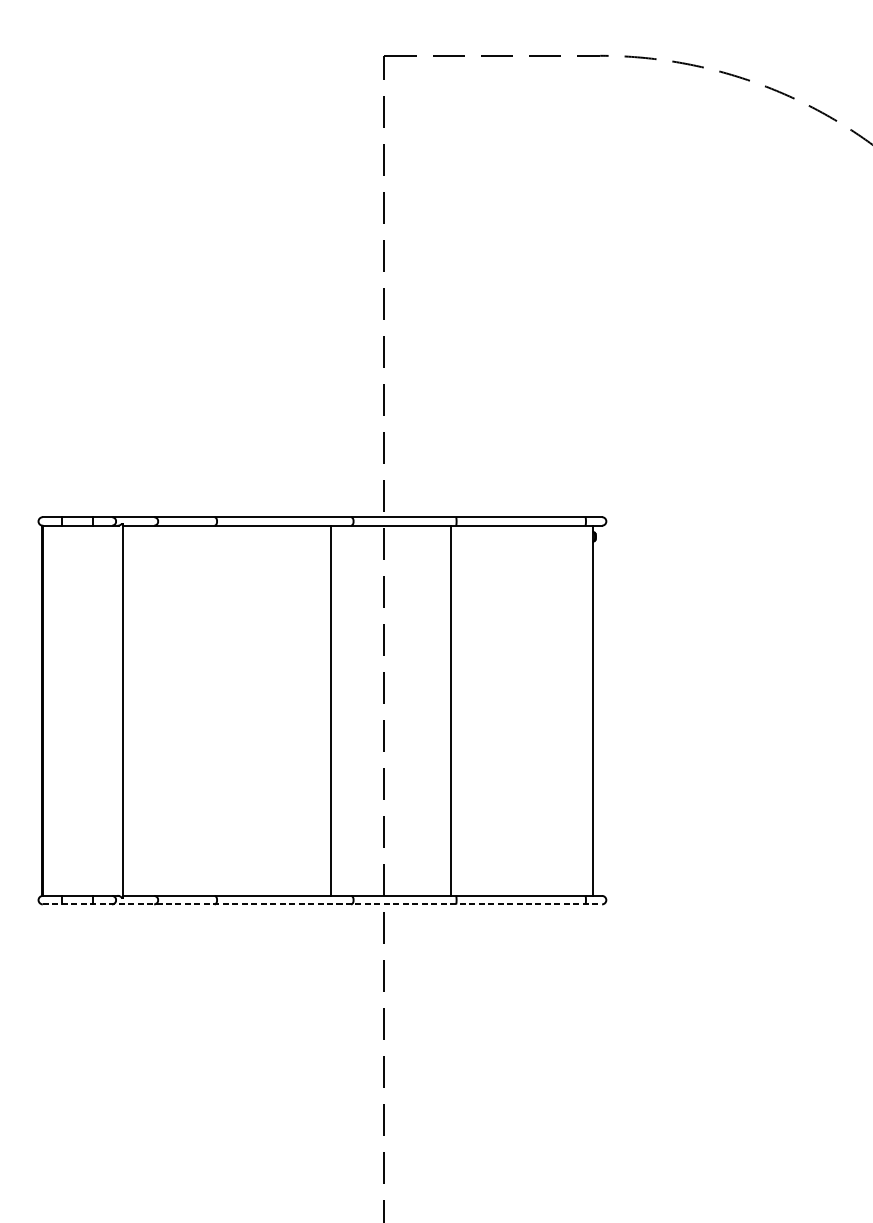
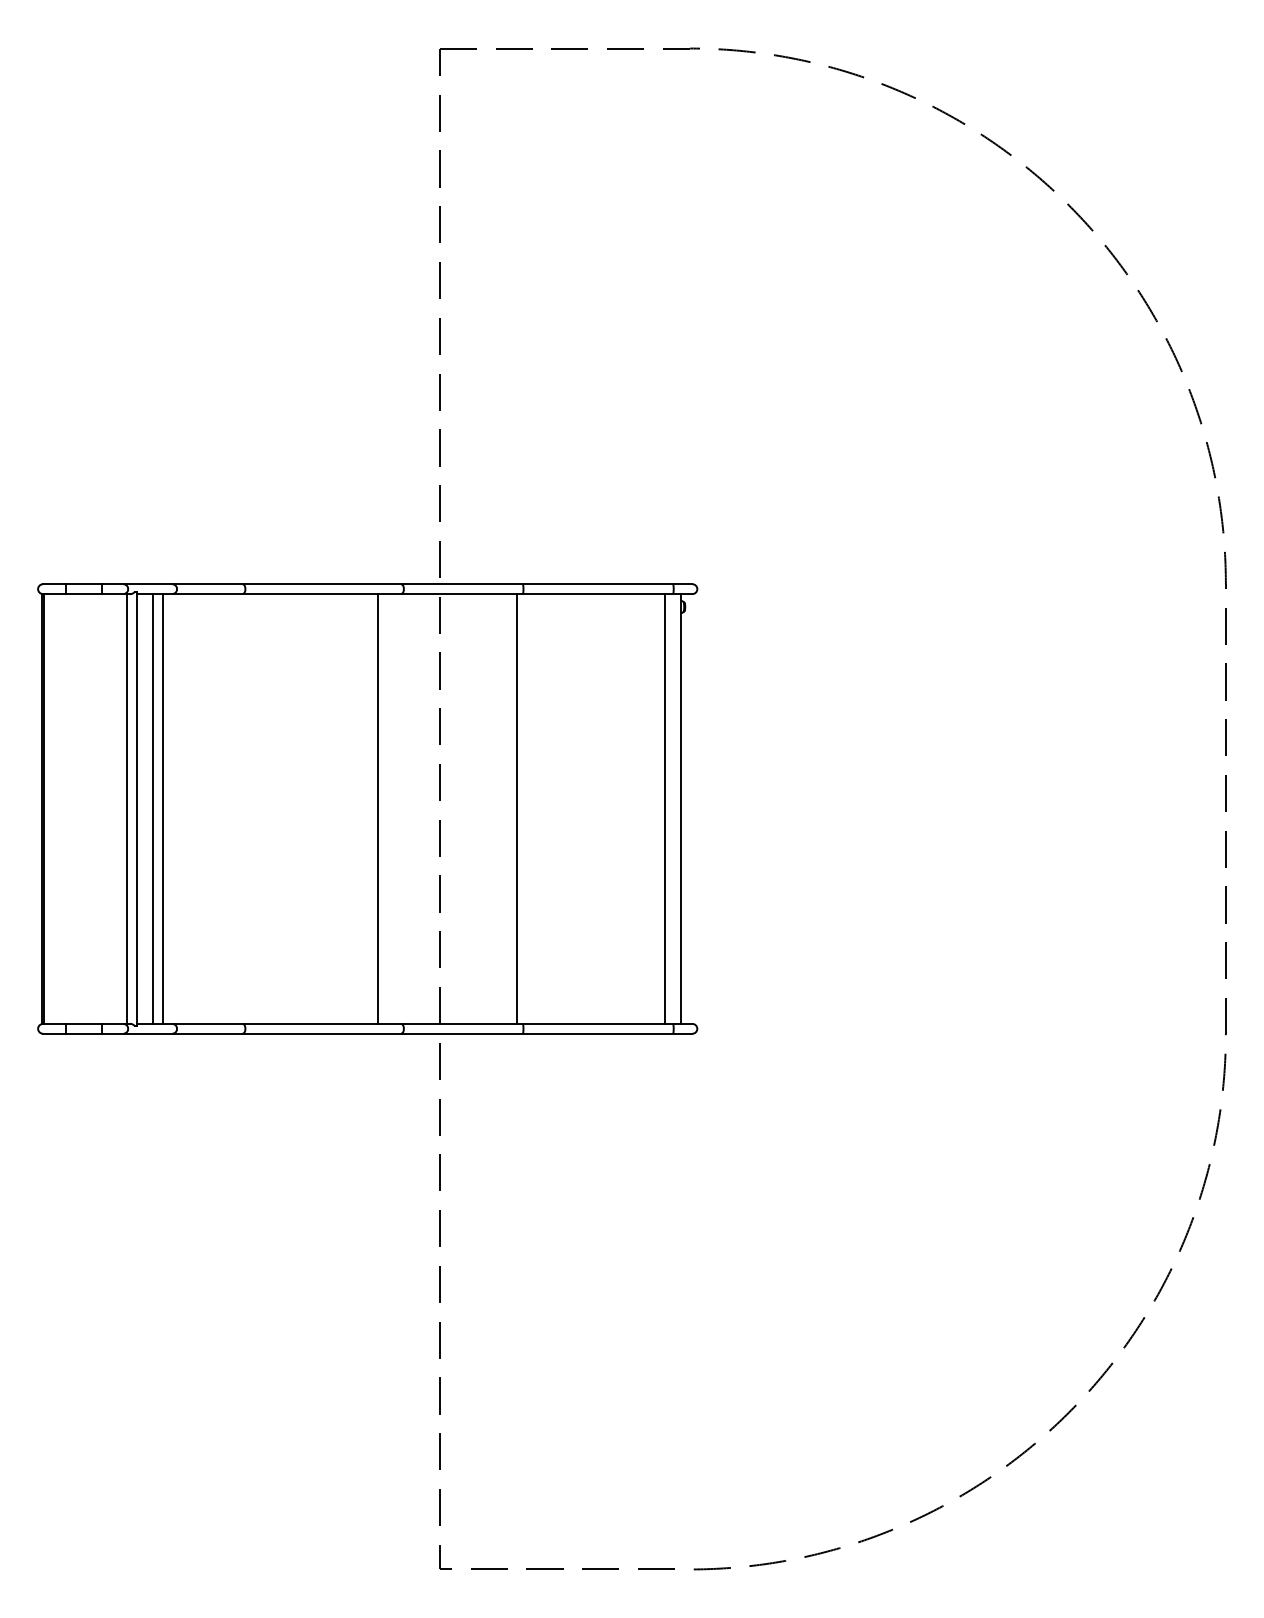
line: (114, 710) -> (126, 808), added
line: (137, 710) -> (153, 808), added
line: (146, 710) -> (163, 808), added
line: (578, 710) -> (665, 808), added
line: (322, 904) -> (367, 1033), dashed -> solid

